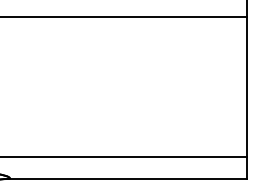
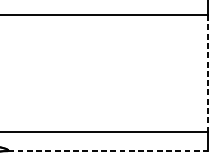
line: (247, 87) -> (208, 73), solid -> dashed
line: (128, 178) -> (108, 150), solid -> dashed

